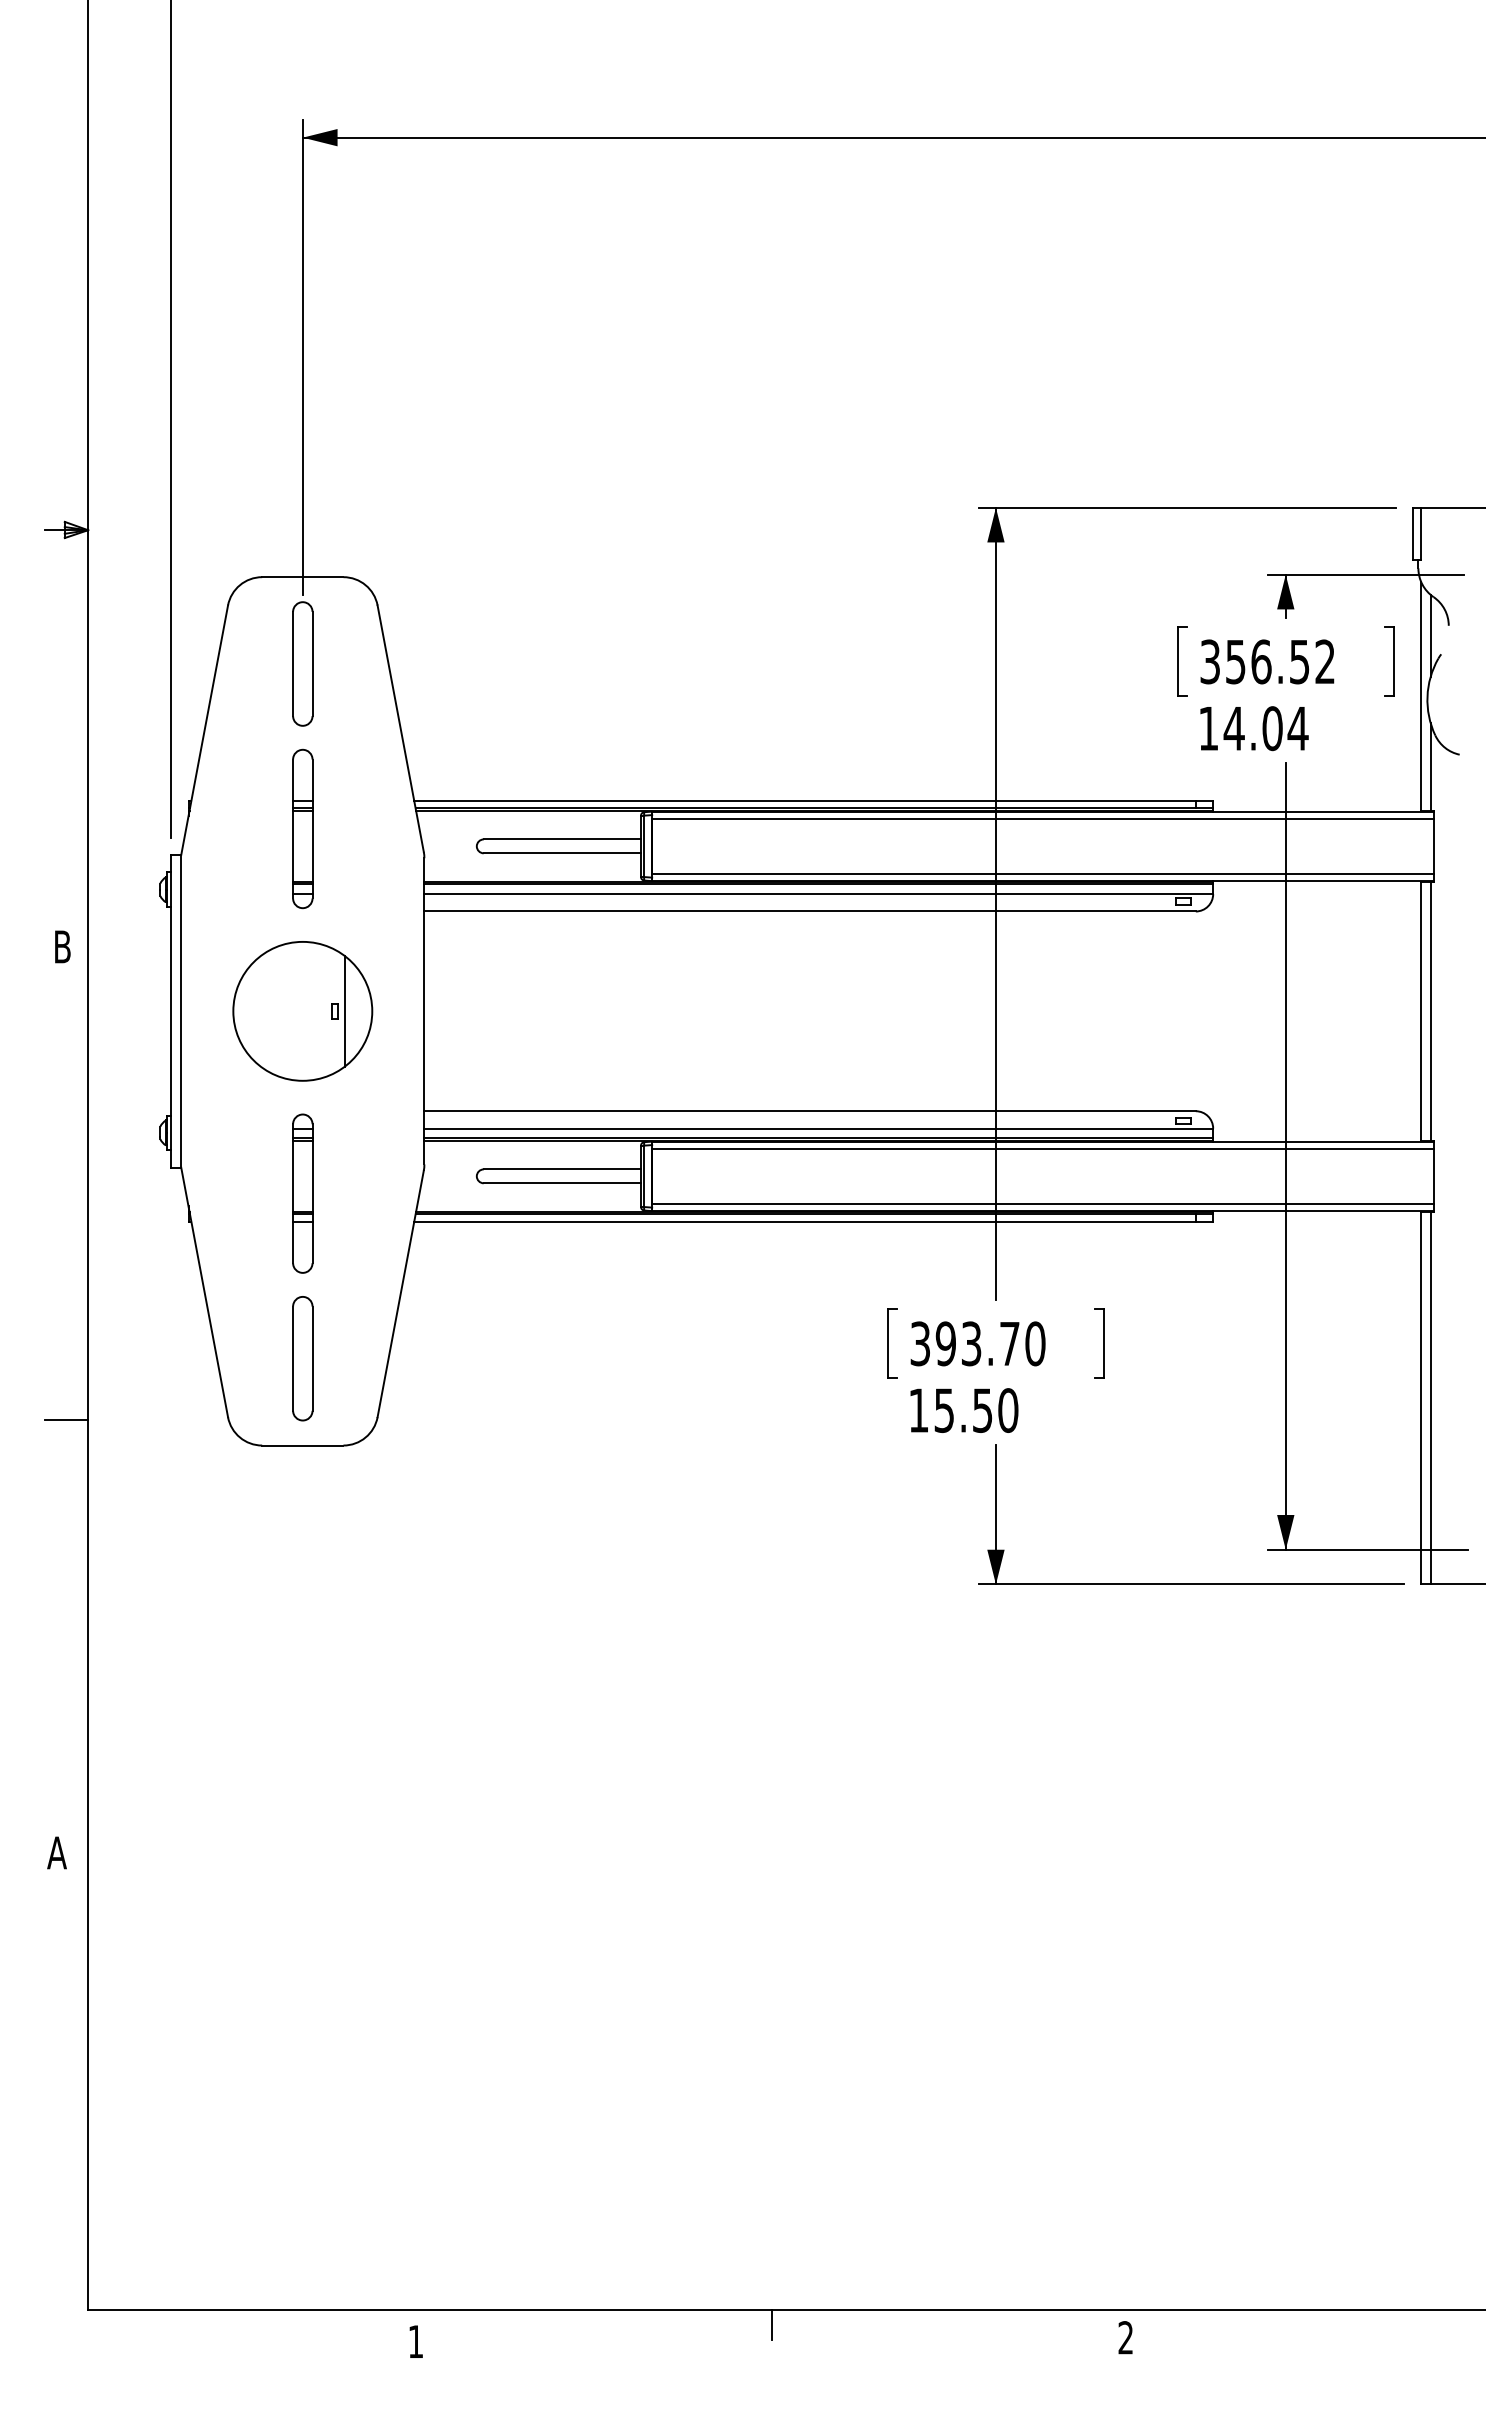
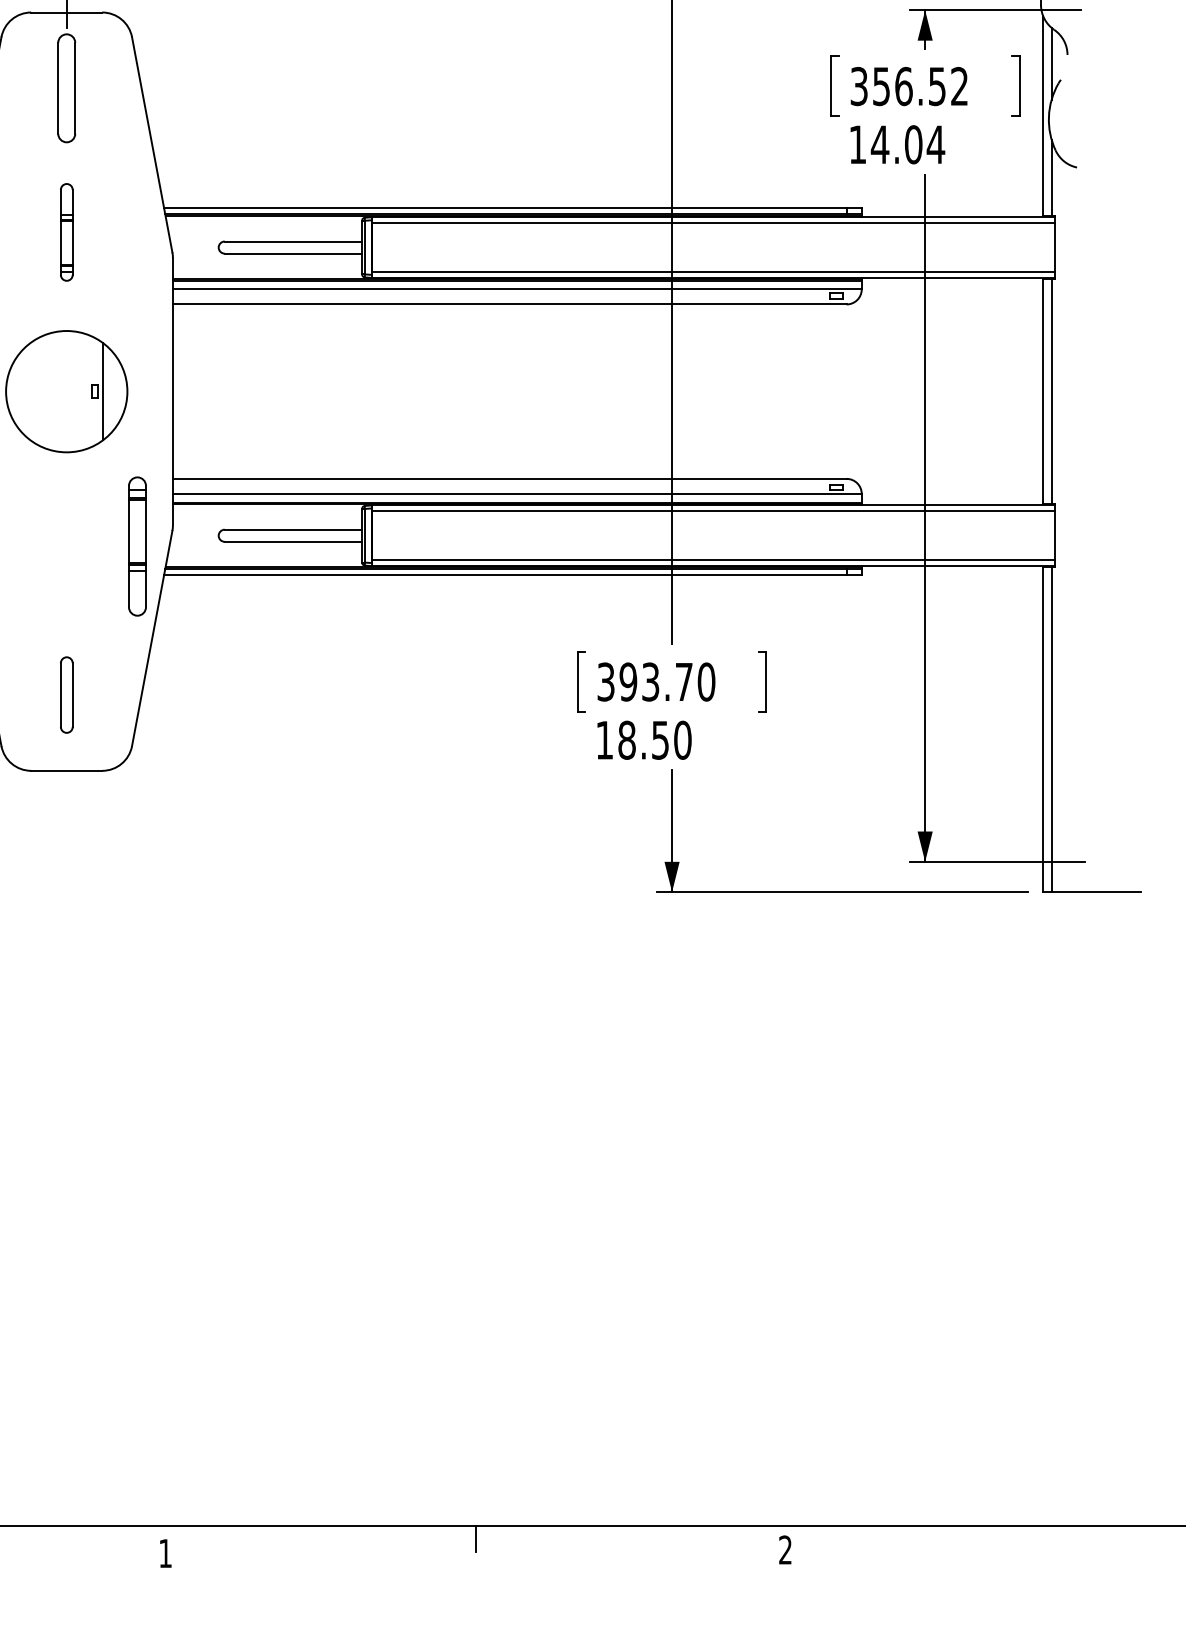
part: (302, 828) -> (66, 231), size x0.7
part: (302, 1193) -> (137, 546), moved
part: (302, 1358) -> (66, 694), size x0.7
text: (944, 1410) -> (627, 740), 15.50 -> 18.50

